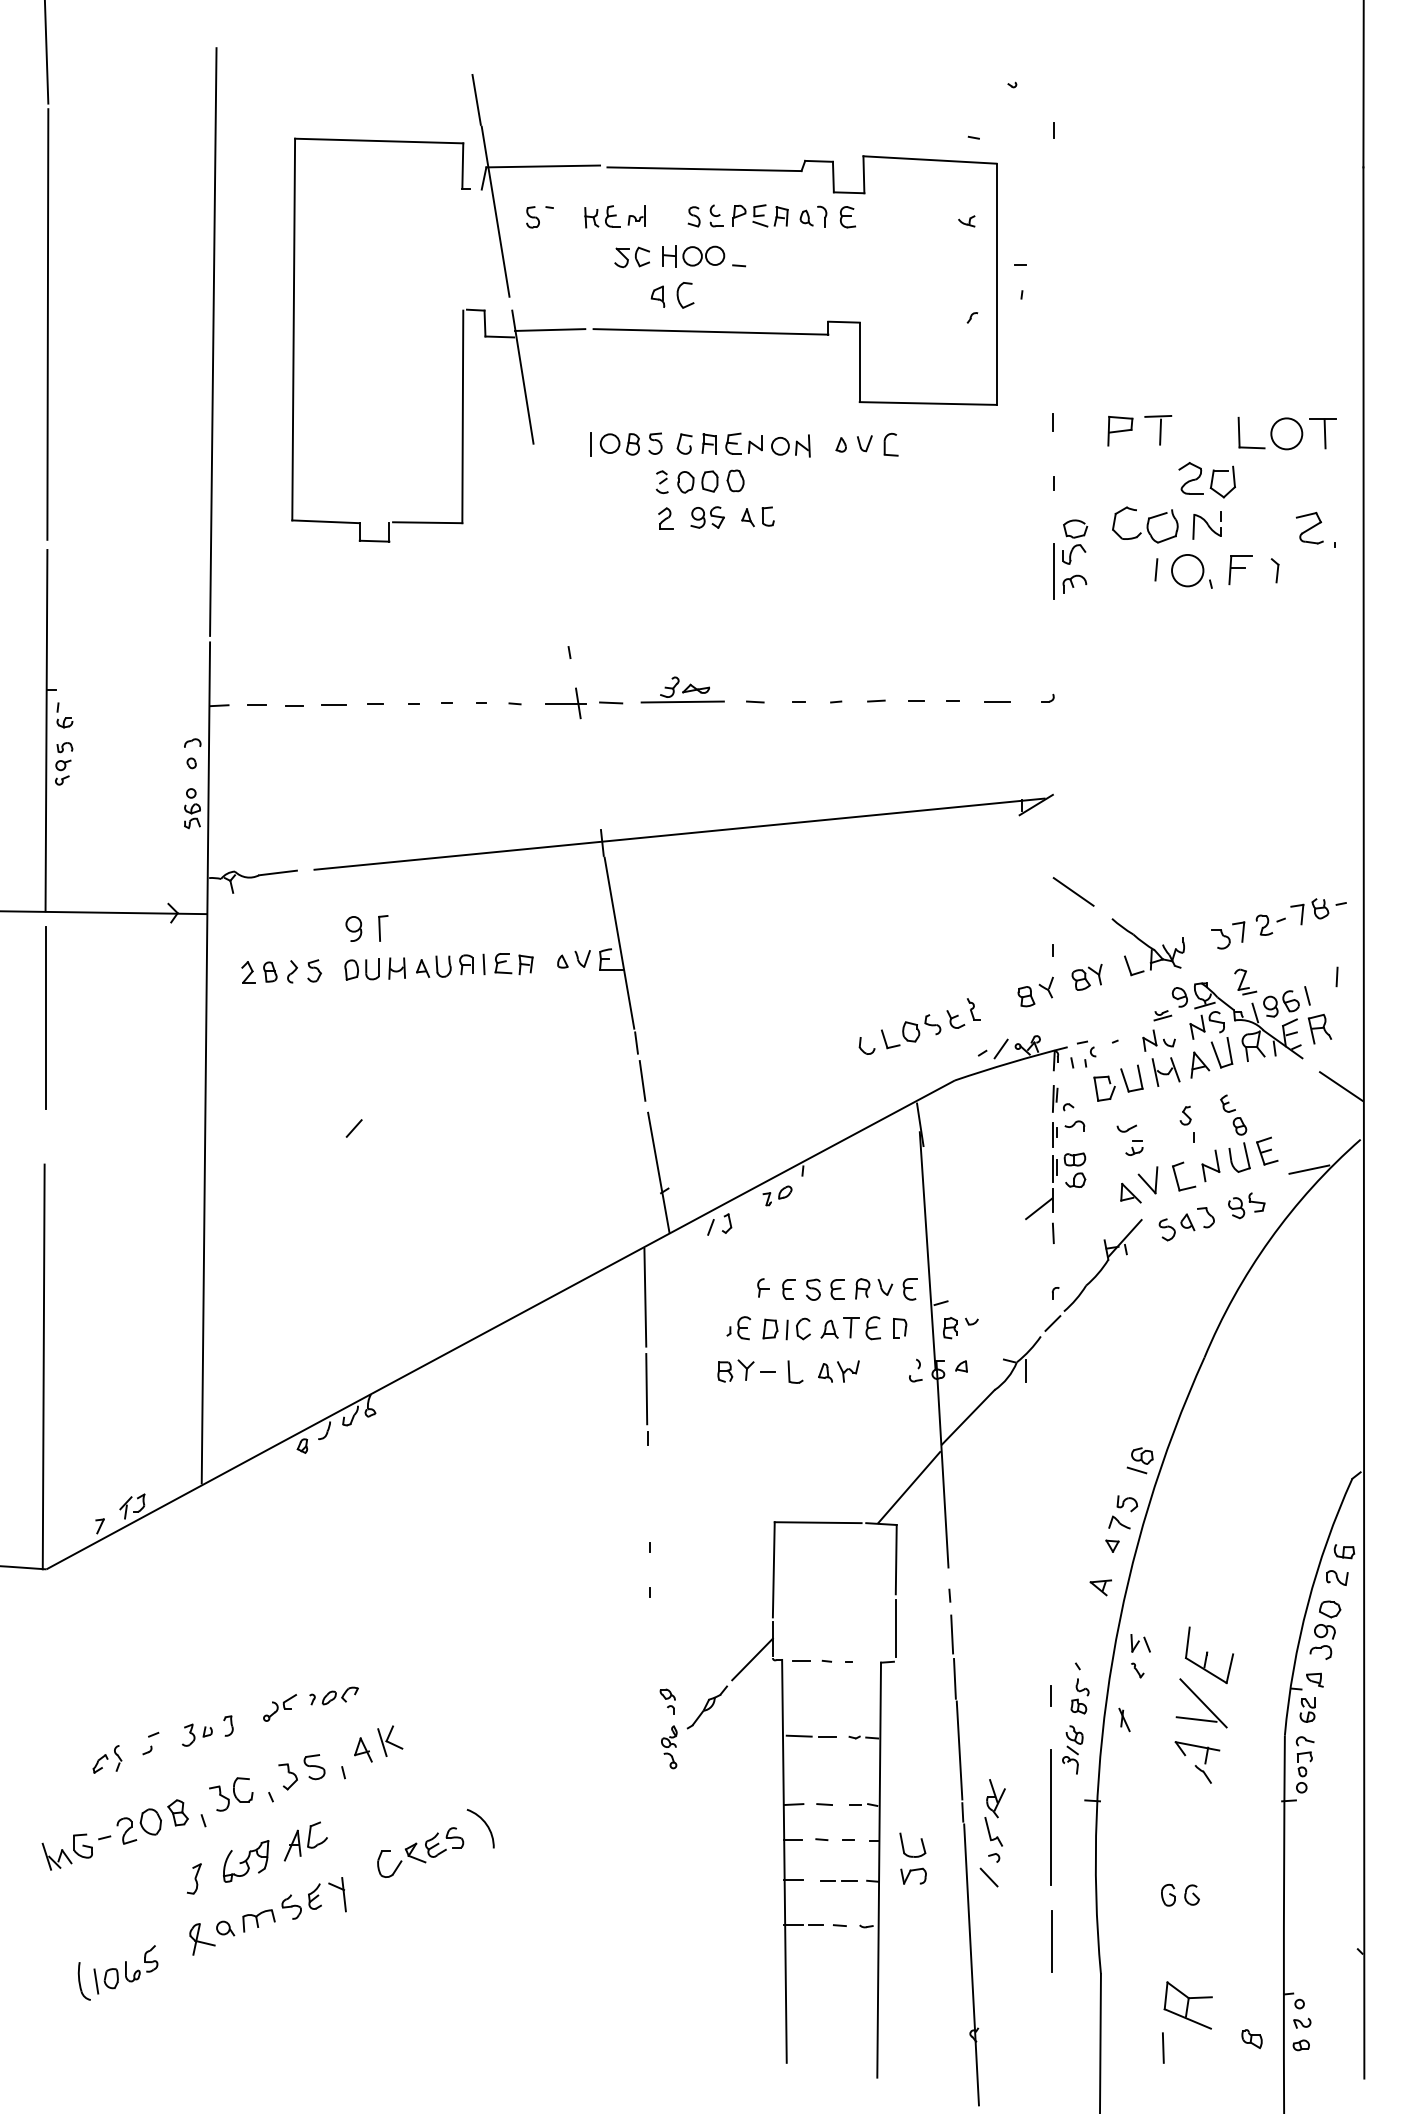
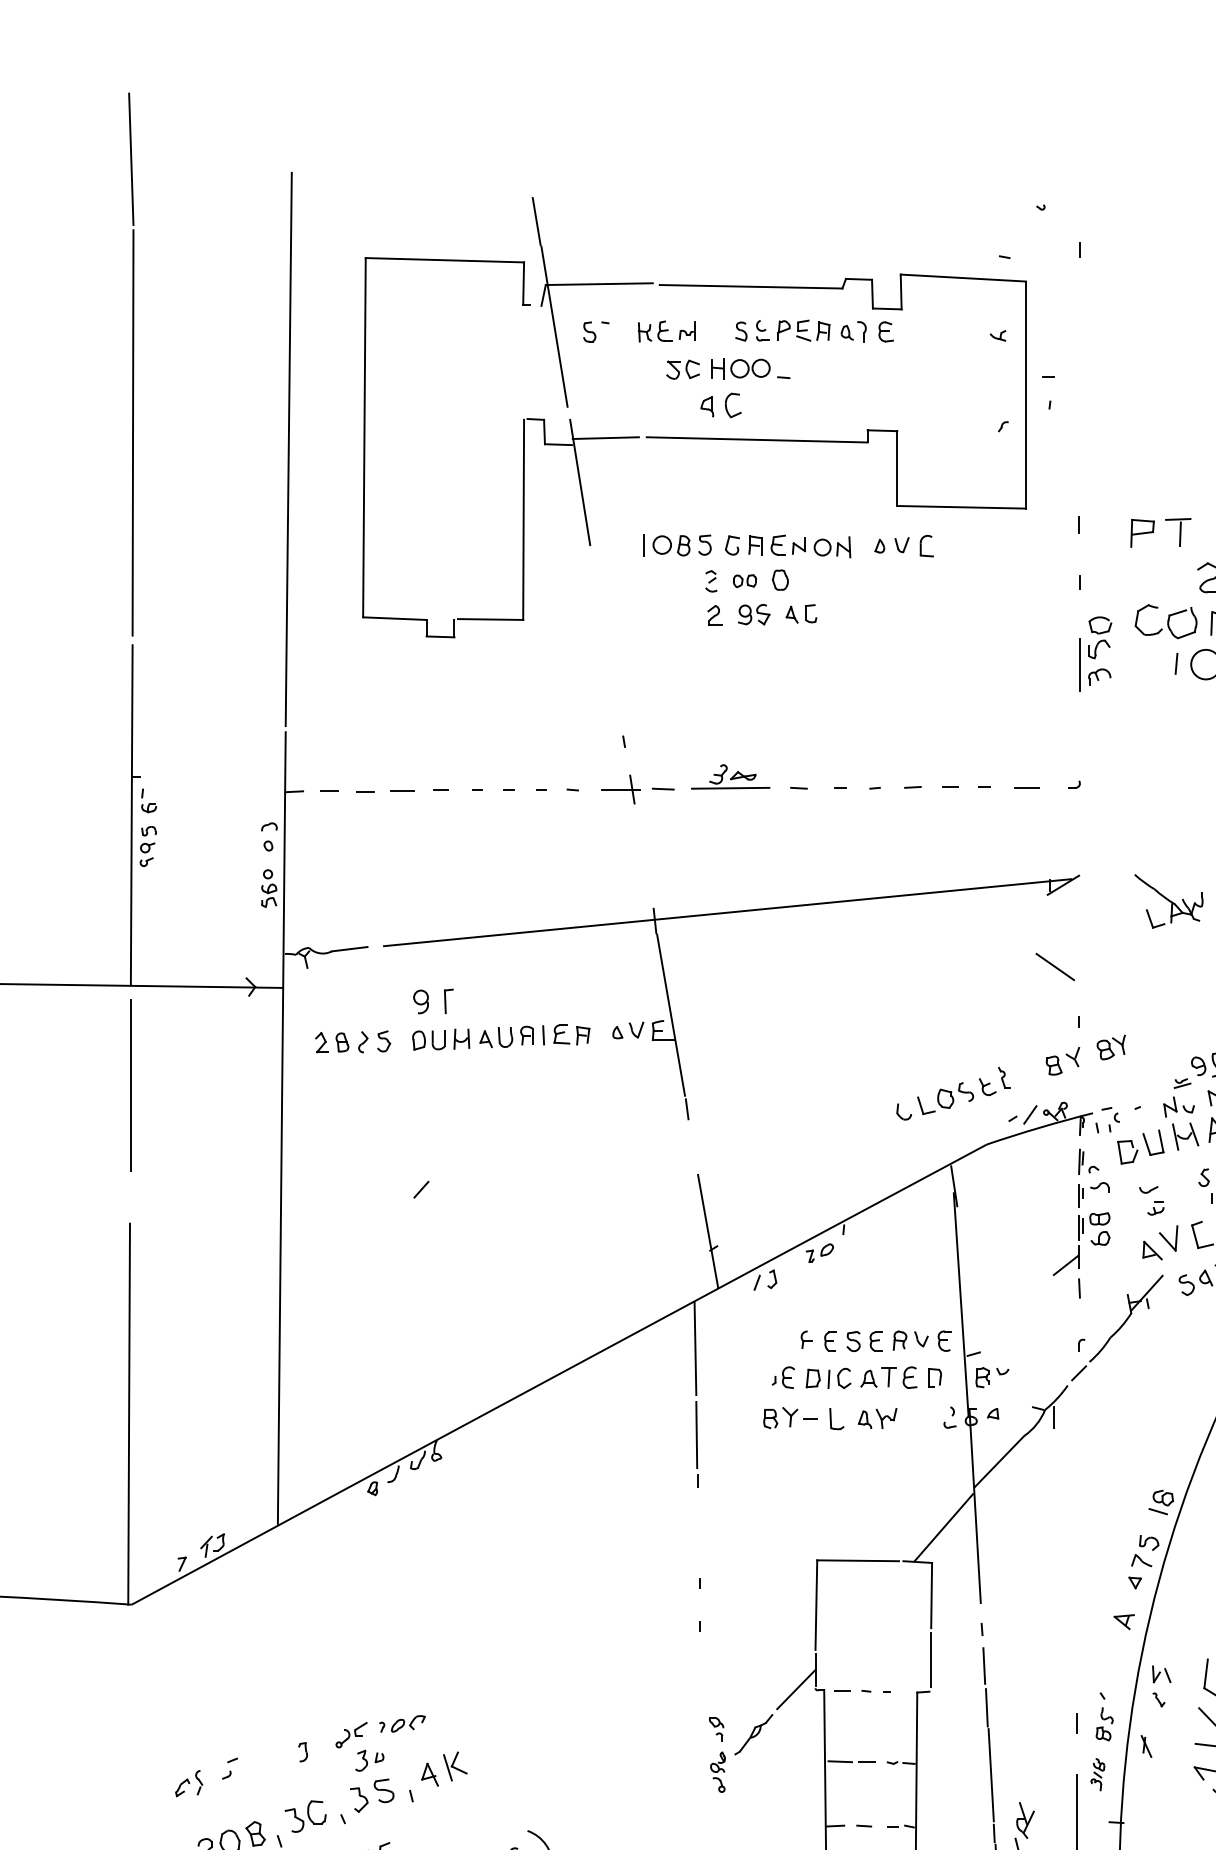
part: (697, 481) -> (744, 580), size x0.6
line: (1073, 891) -> (1055, 966), moved
part: (1147, 947) -> (1168, 901), moved
line: (642, 1080) -> (692, 1144), removed
part: (197, 1734) -> (369, 1760), moved
part: (1072, 1749) -> (1097, 1774), size x0.7

